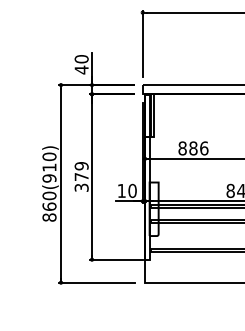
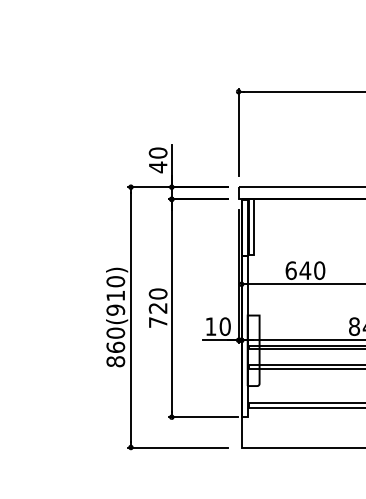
text: (193, 148) -> (305, 270), 886 -> 640
text: (81, 176) -> (157, 307), 379 -> 720

